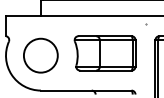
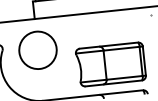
part: (104, 53) -> (110, 64), moved
circle: (40, 55) -> (37, 50), moved

